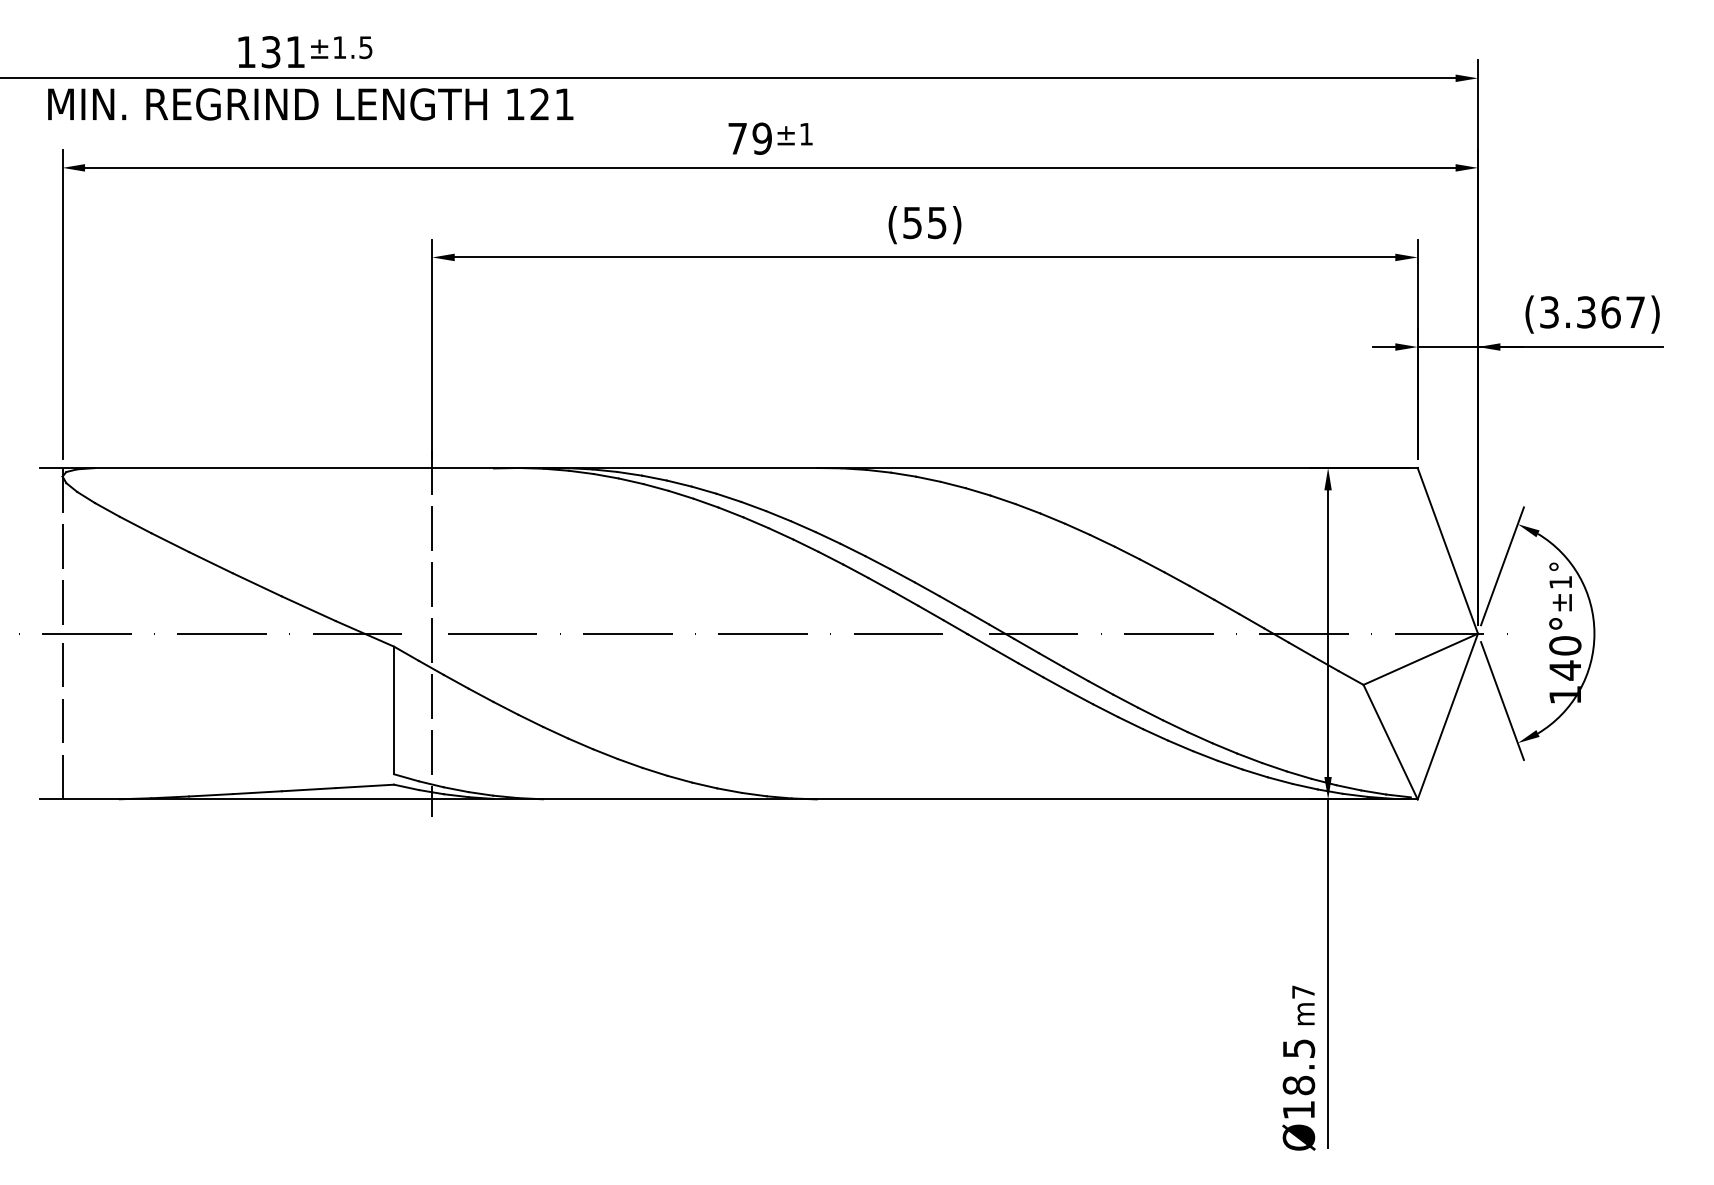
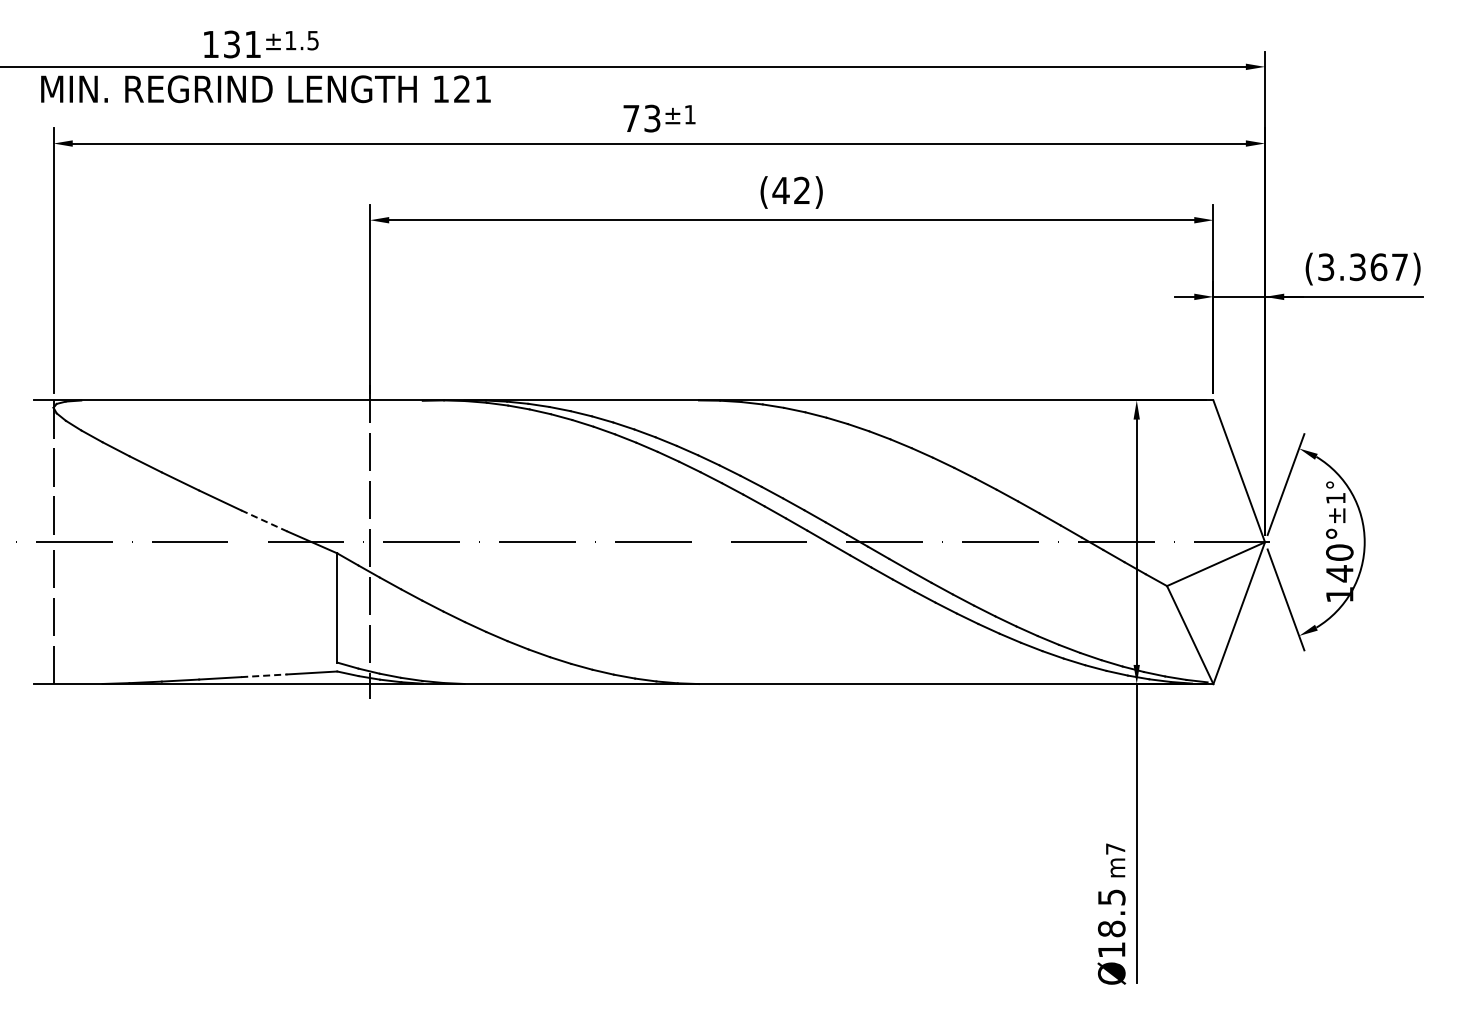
text: (762, 138) -> (652, 118), 79 -> 73
text: (923, 222) -> (790, 190), (55) -> (42)
line: (309, 609) -> (264, 521), solid -> dashed
line: (309, 789) -> (264, 675), solid -> dashed

